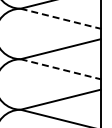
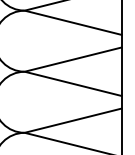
line: (61, 18) -> (74, 22), dashed -> solid
line: (61, 69) -> (74, 84), dashed -> solid

